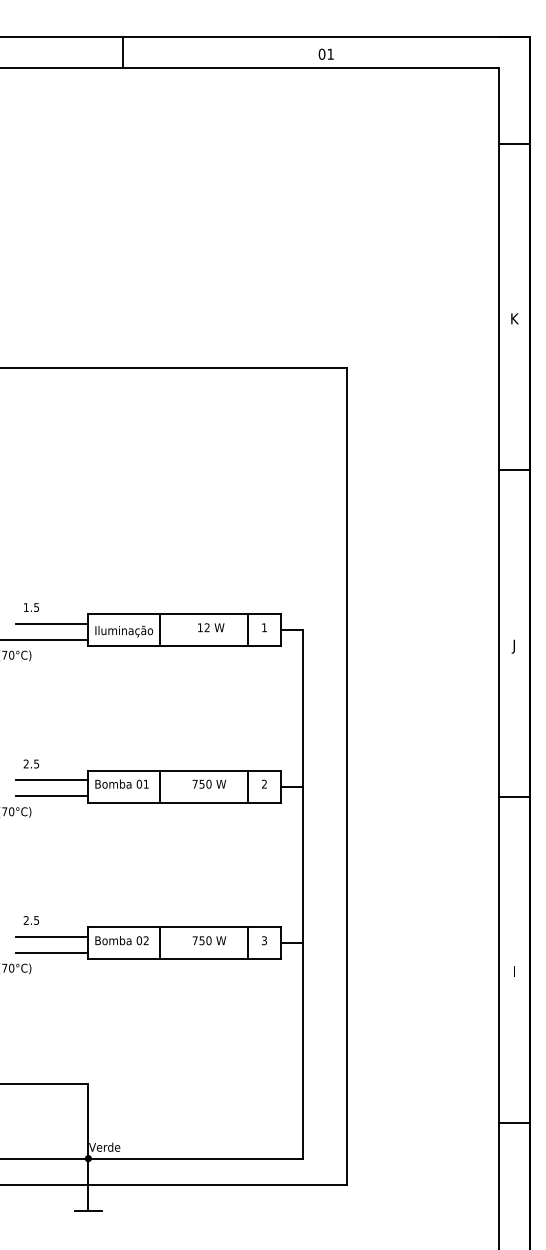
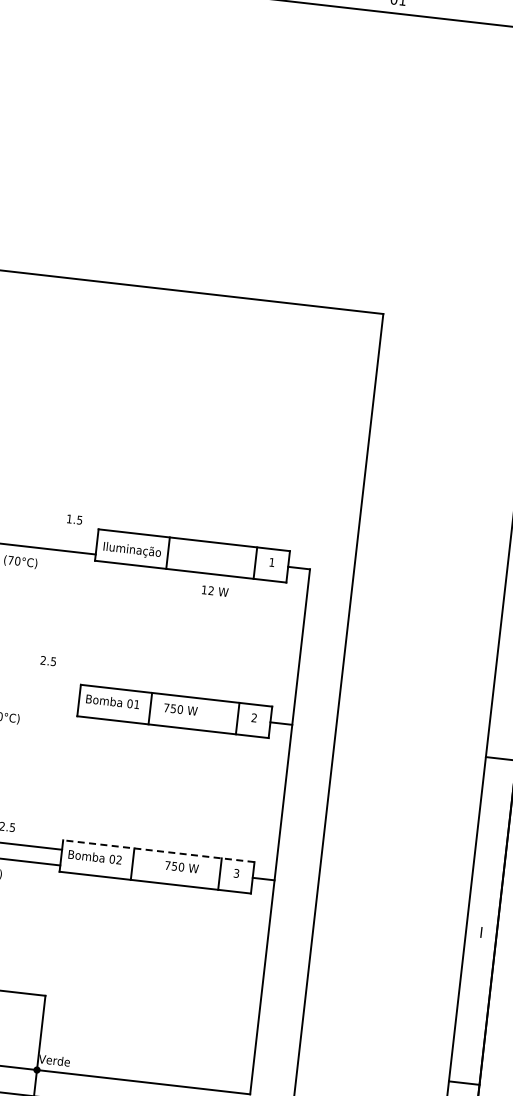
text: (31, 607) -> (74, 519), moved
line: (52, 623) -> (61, 534), removed
text: (211, 627) -> (215, 591), moved
text: (31, 763) -> (48, 660), moved
line: (52, 780) -> (44, 690), removed
text: (209, 783) -> (180, 708), moved
line: (52, 796) -> (42, 706), removed
line: (184, 927) -> (158, 851), solid -> dashed

